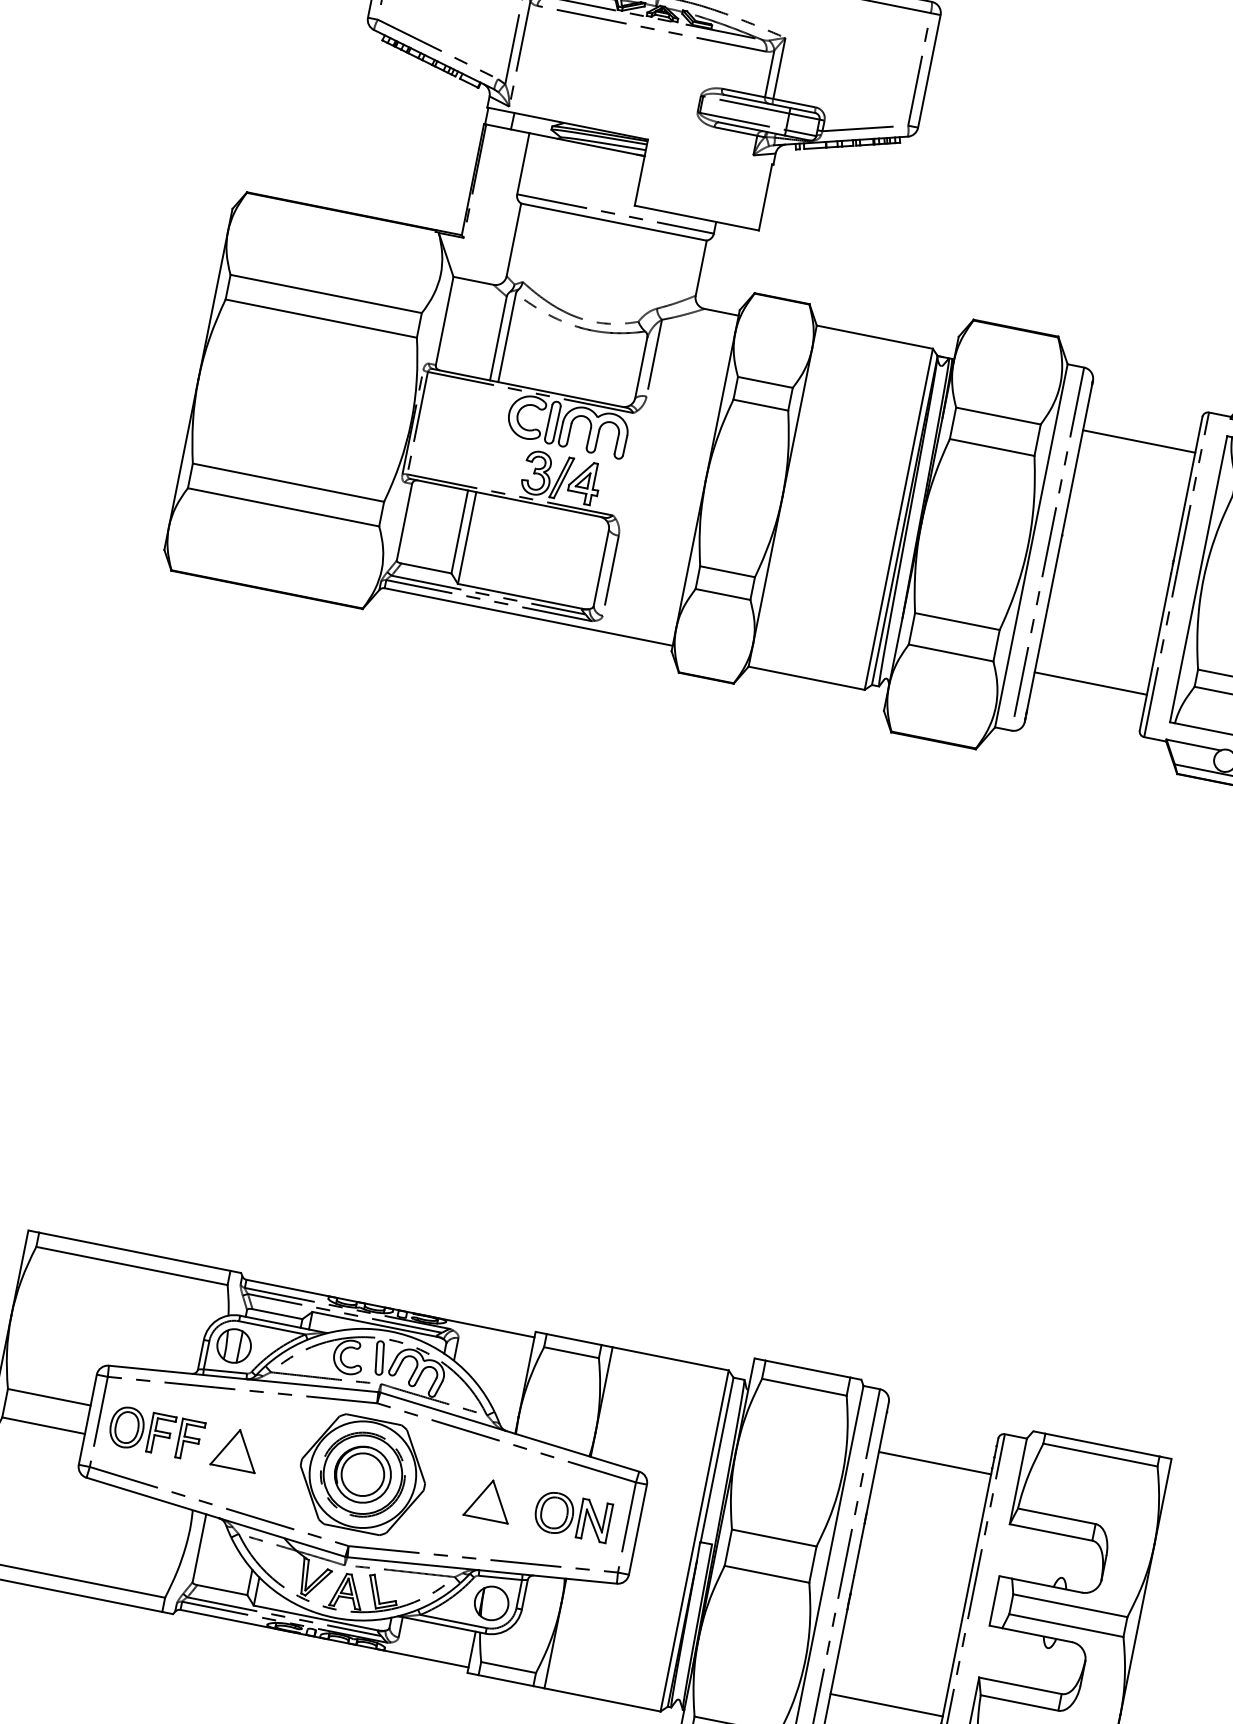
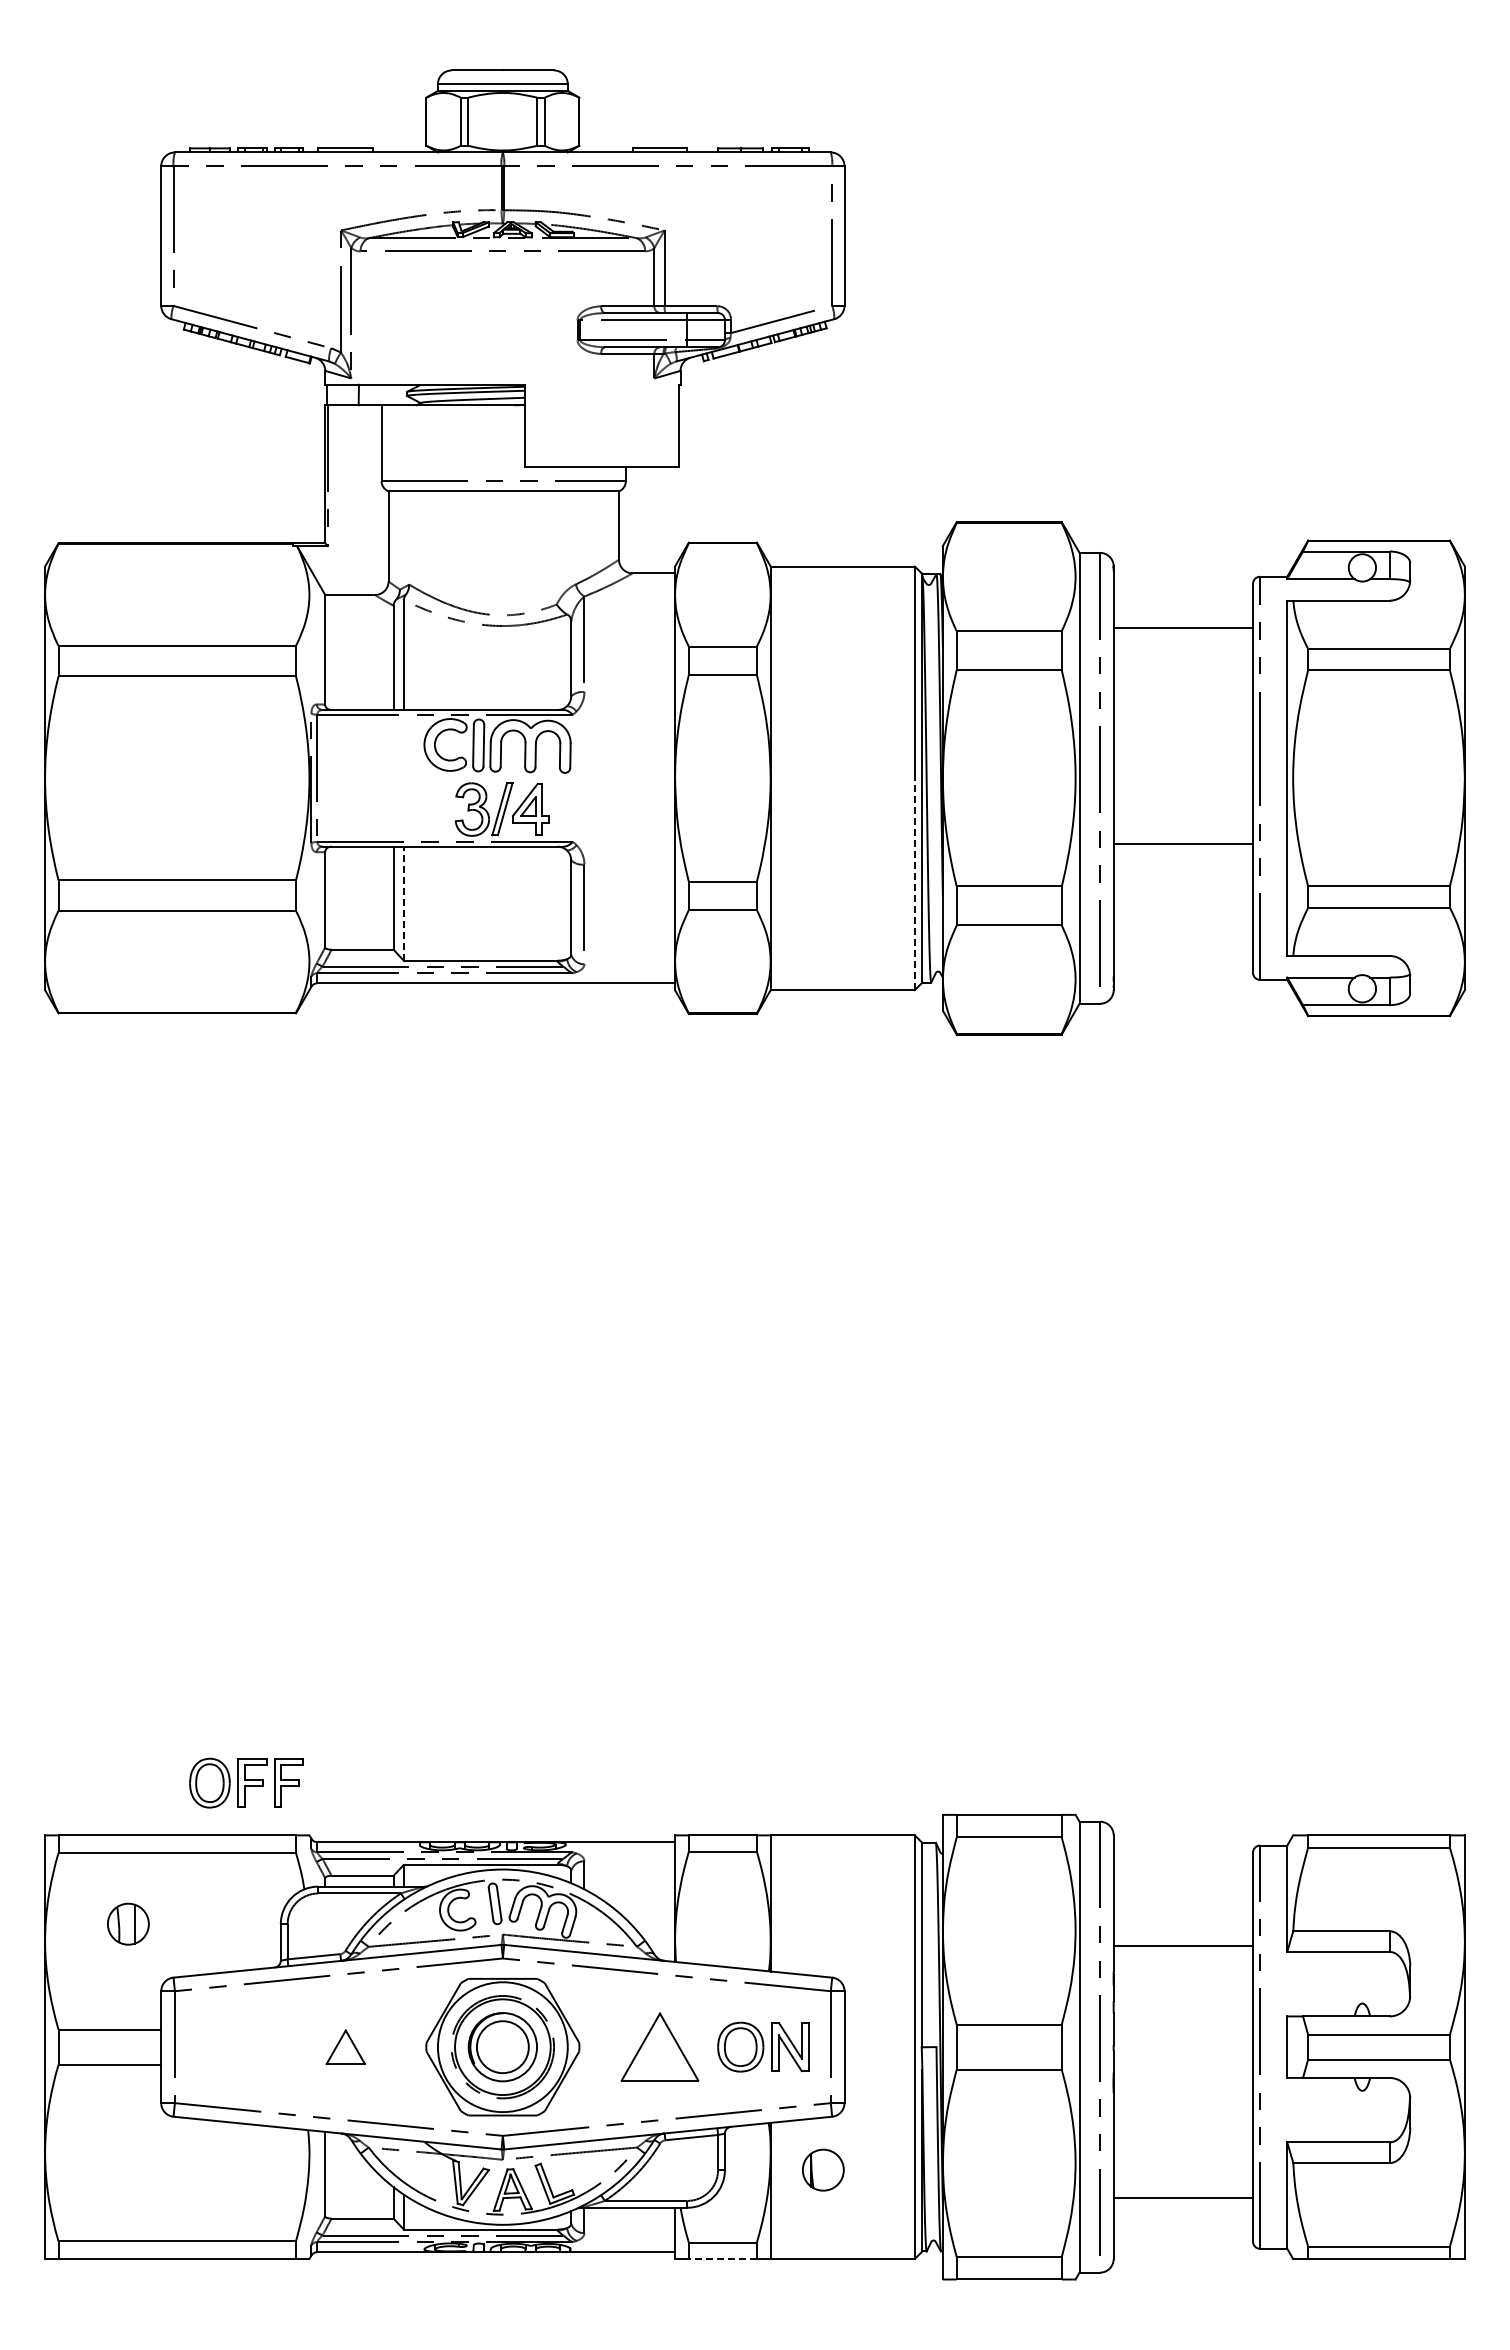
line: (466, 537) -> (403, 903), solid -> dashed
line: (881, 604) -> (914, 884), solid -> dashed
line: (1090, 683) -> (1183, 843), moved
part: (234, 1345) -> (128, 1923), moved
part: (156, 1432) -> (246, 1782), moved
part: (236, 1449) -> (345, 2047), size x0.7
line: (935, 1462) -> (1183, 1945), moved
part: (488, 1500) -> (659, 2047), size x1.4
part: (491, 1602) -> (823, 2169), moved
line: (505, 1680) -> (722, 2259), solid -> dashed

